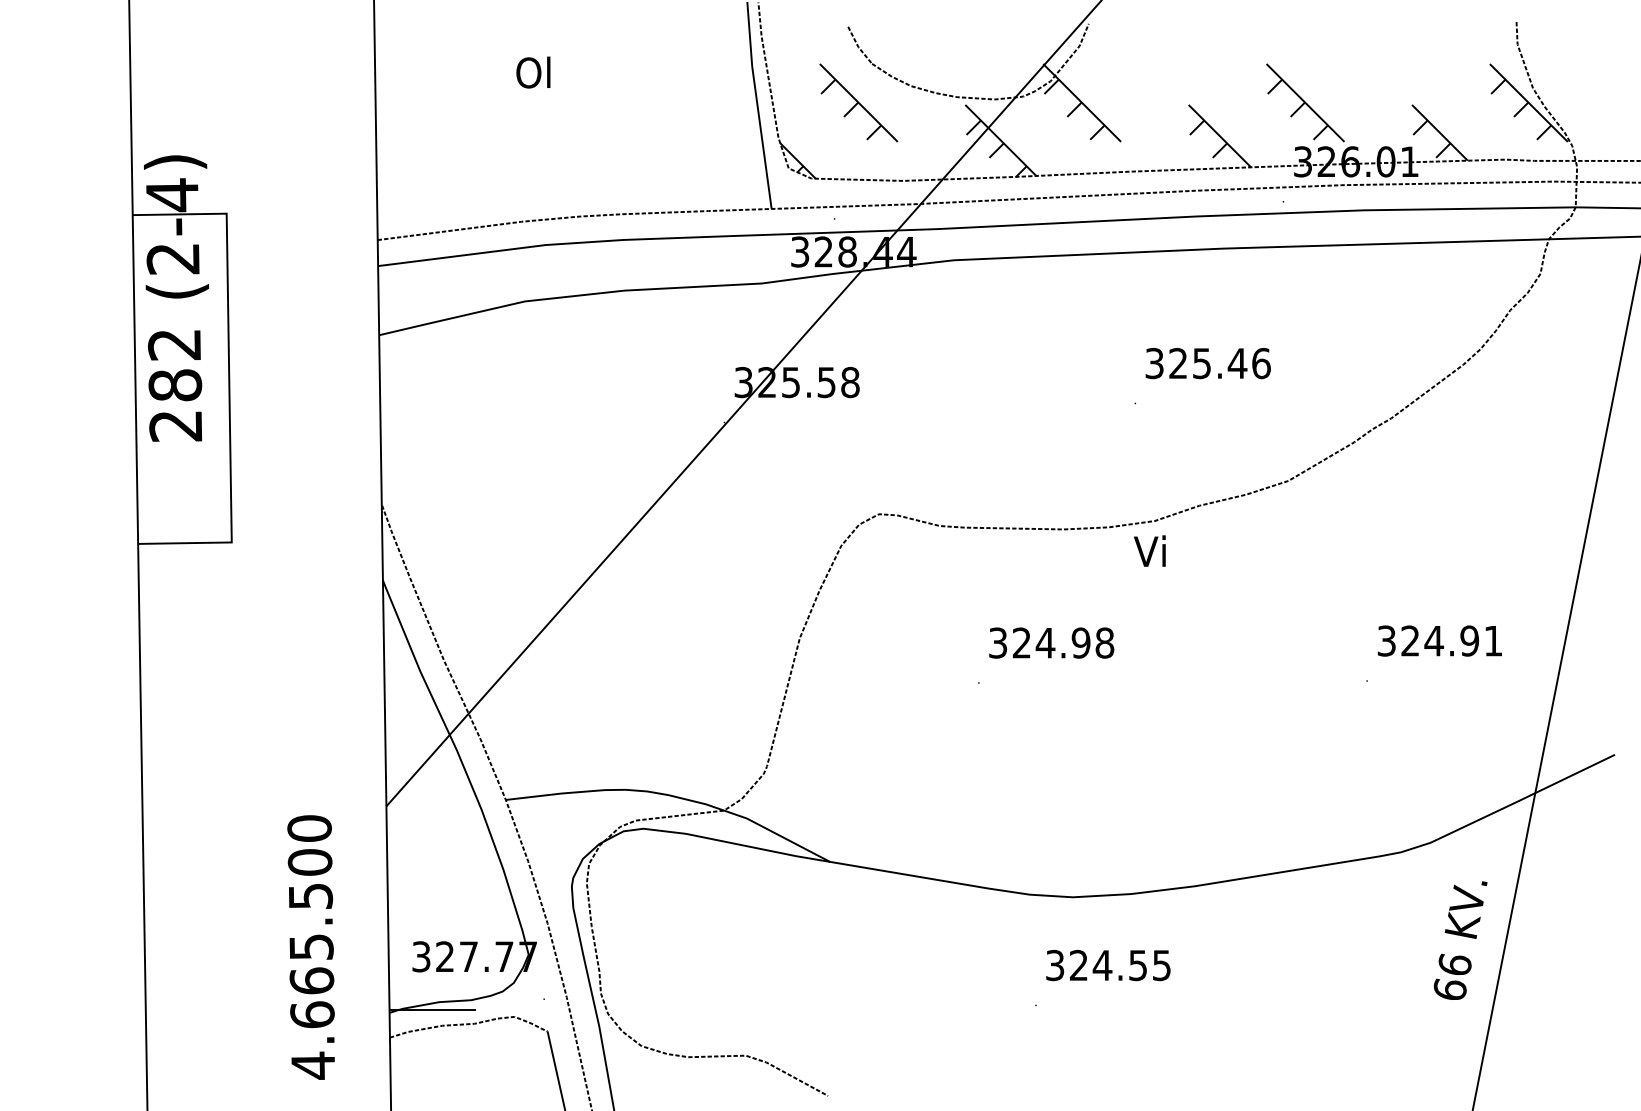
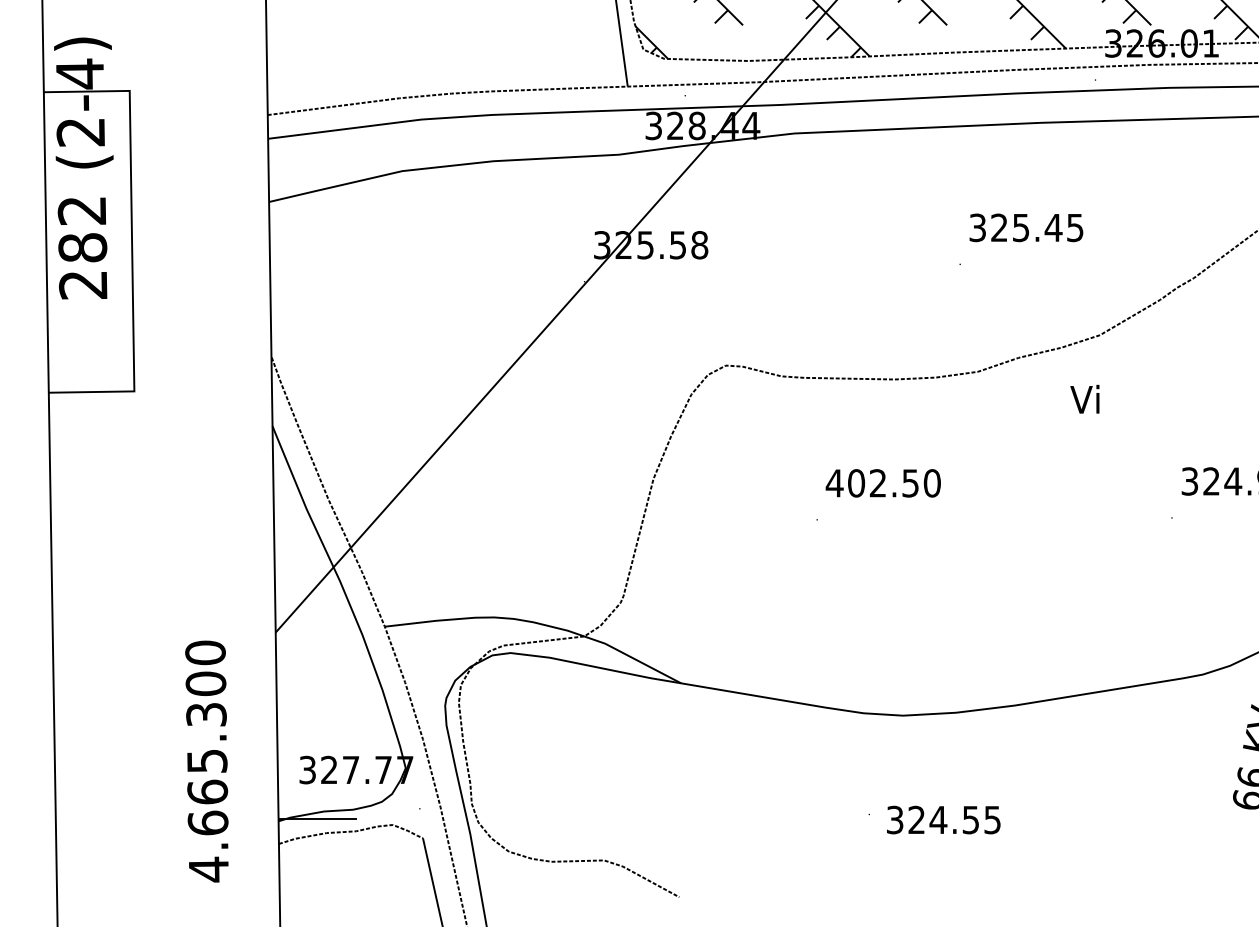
text: (1261, 363) -> (1075, 227), 325.46 -> 325.45
text: (1149, 550) -> (1084, 398), moved
text: (1051, 642) -> (883, 482), 324.98 -> 402.50
text: (310, 895) -> (206, 714), 4.665.500 -> 4.665.300
text: (1108, 965) -> (943, 820), moved

